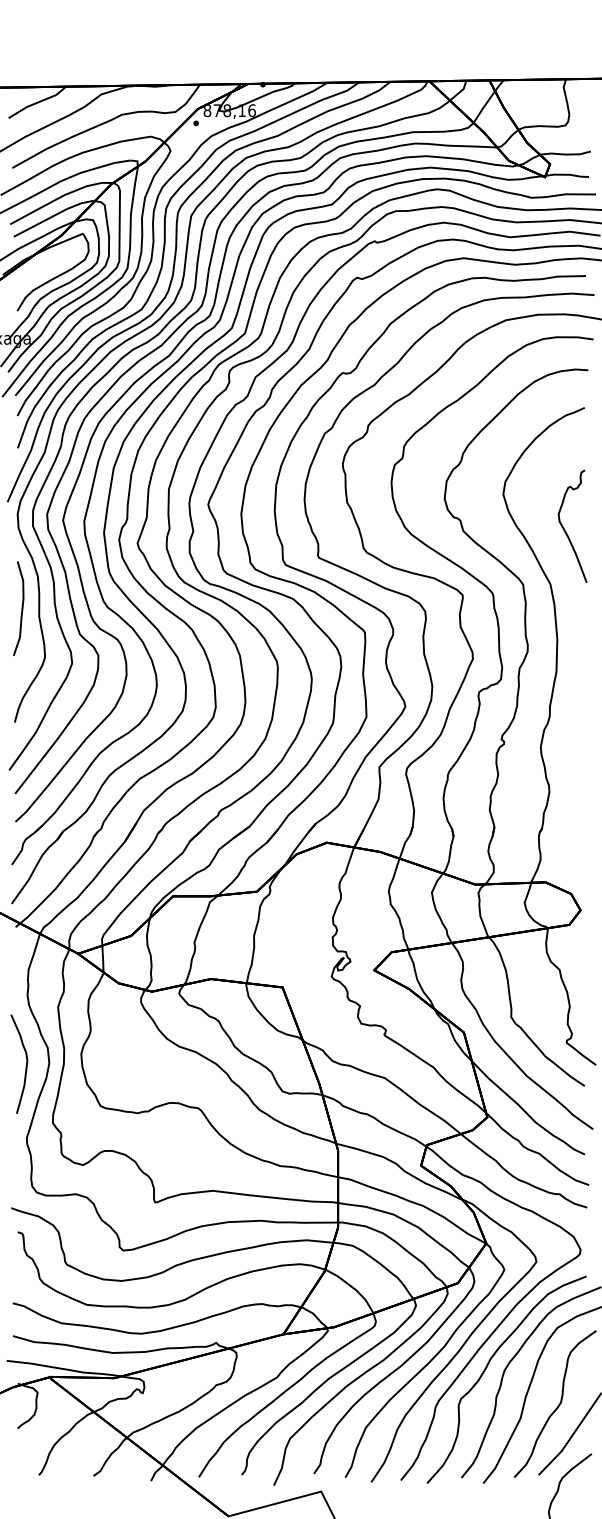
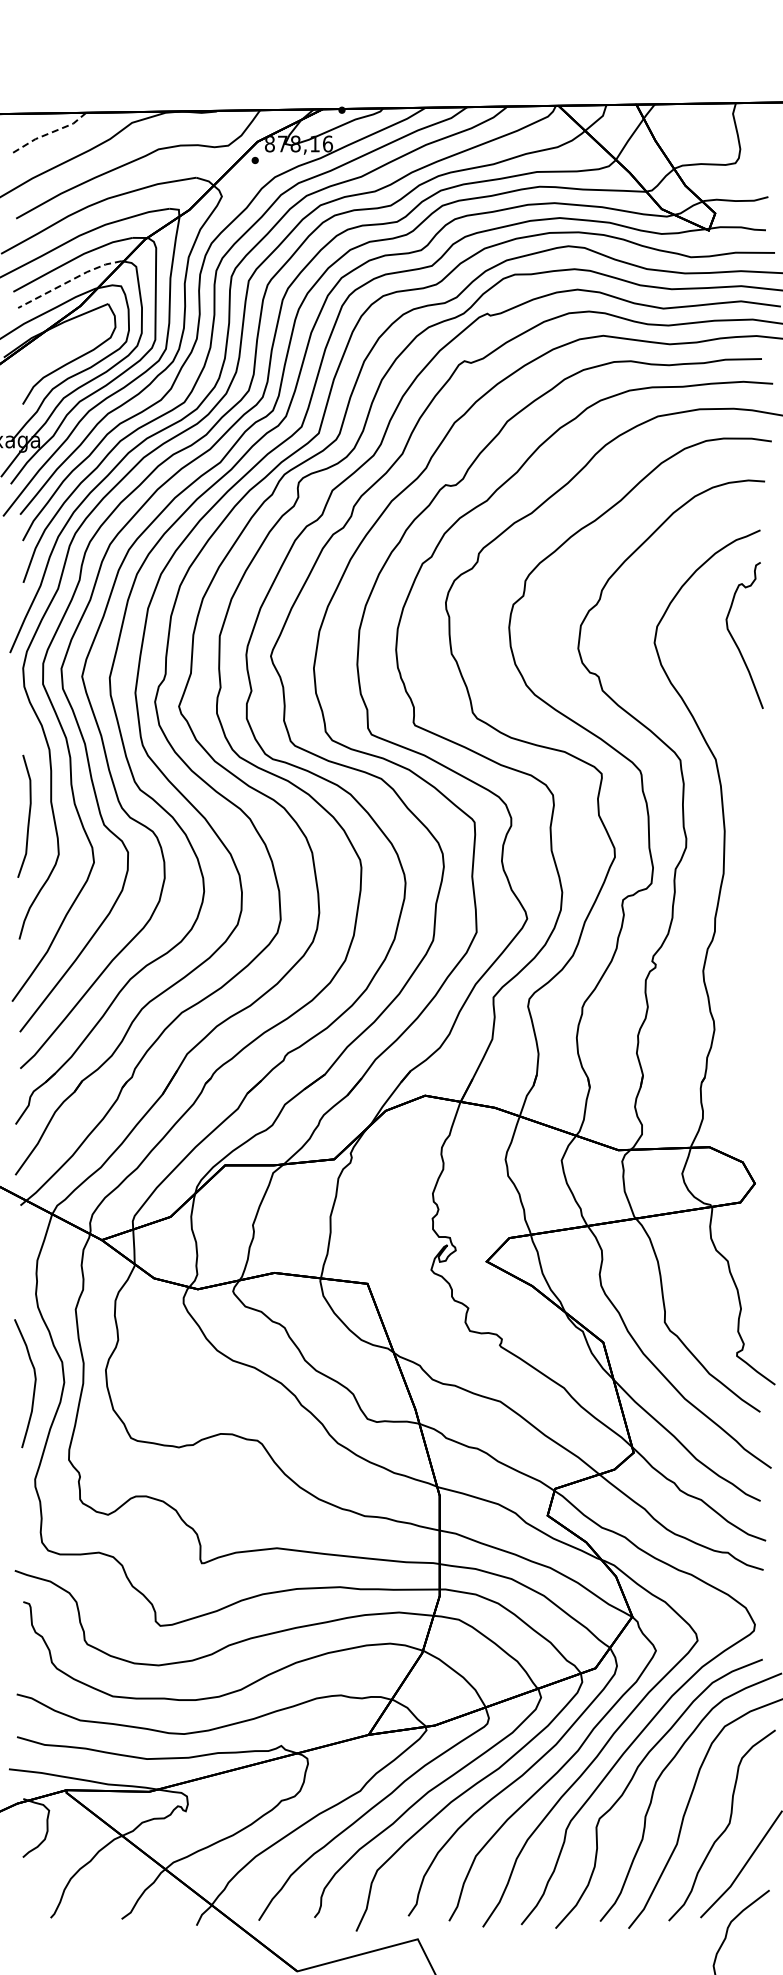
line: (37, 102) -> (49, 133), solid -> dashed
line: (53, 216) -> (69, 281), solid -> dashed
curve: (566, 531) -> (736, 642), moved
curve: (21, 607) -> (28, 815), moved

